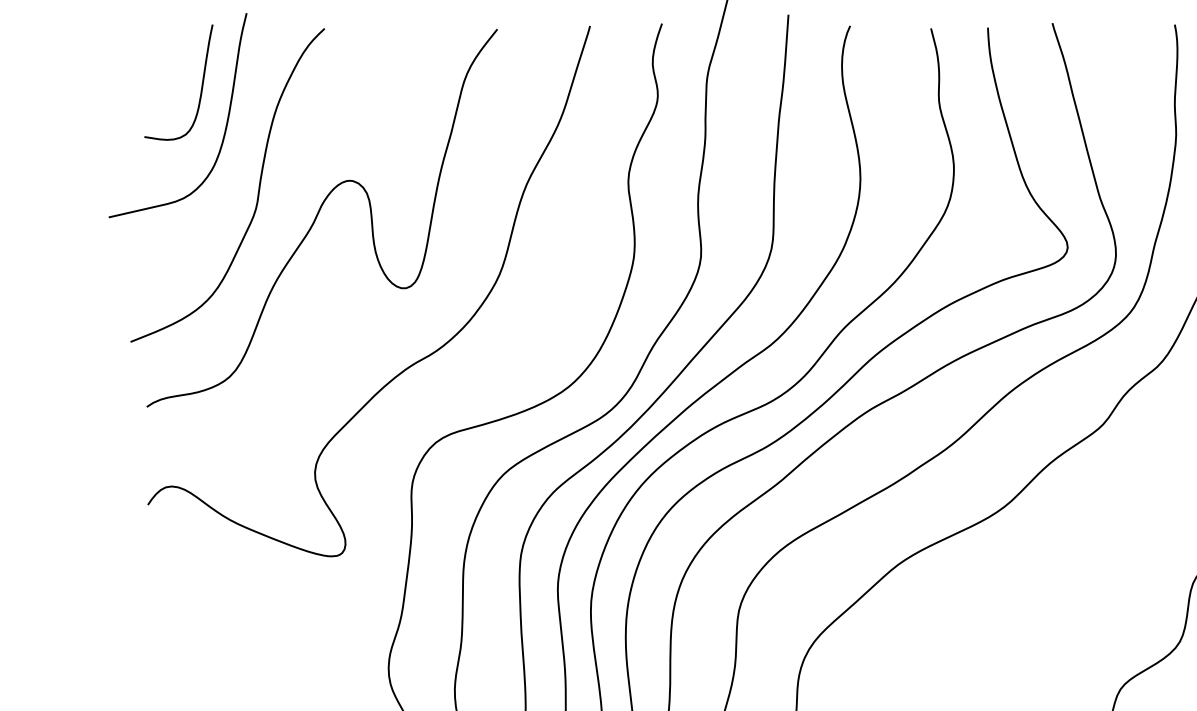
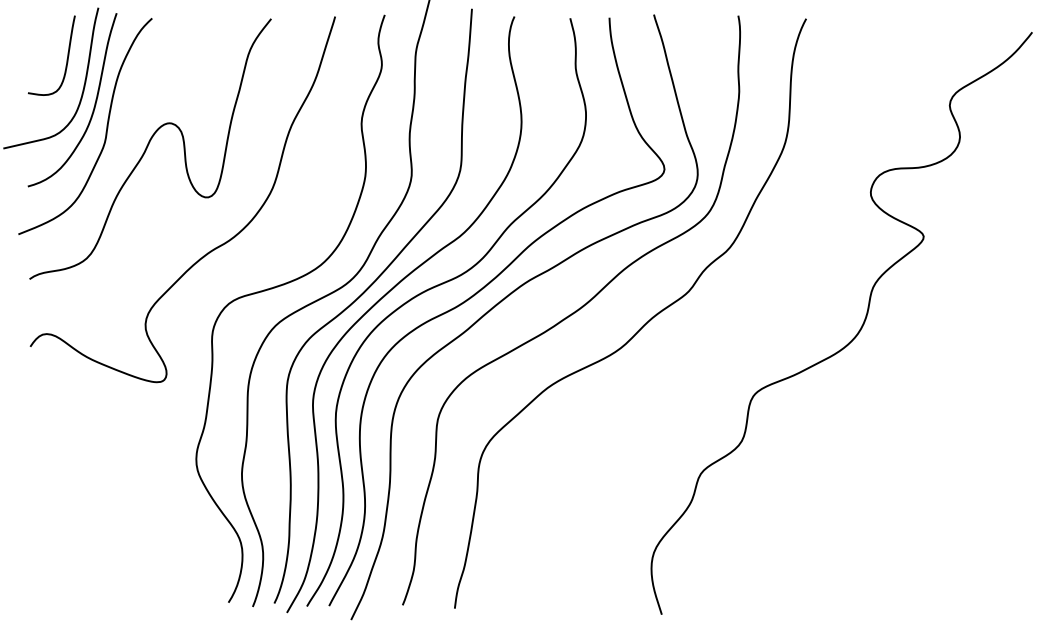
curve: (239, 157) -> (93, 107), added

